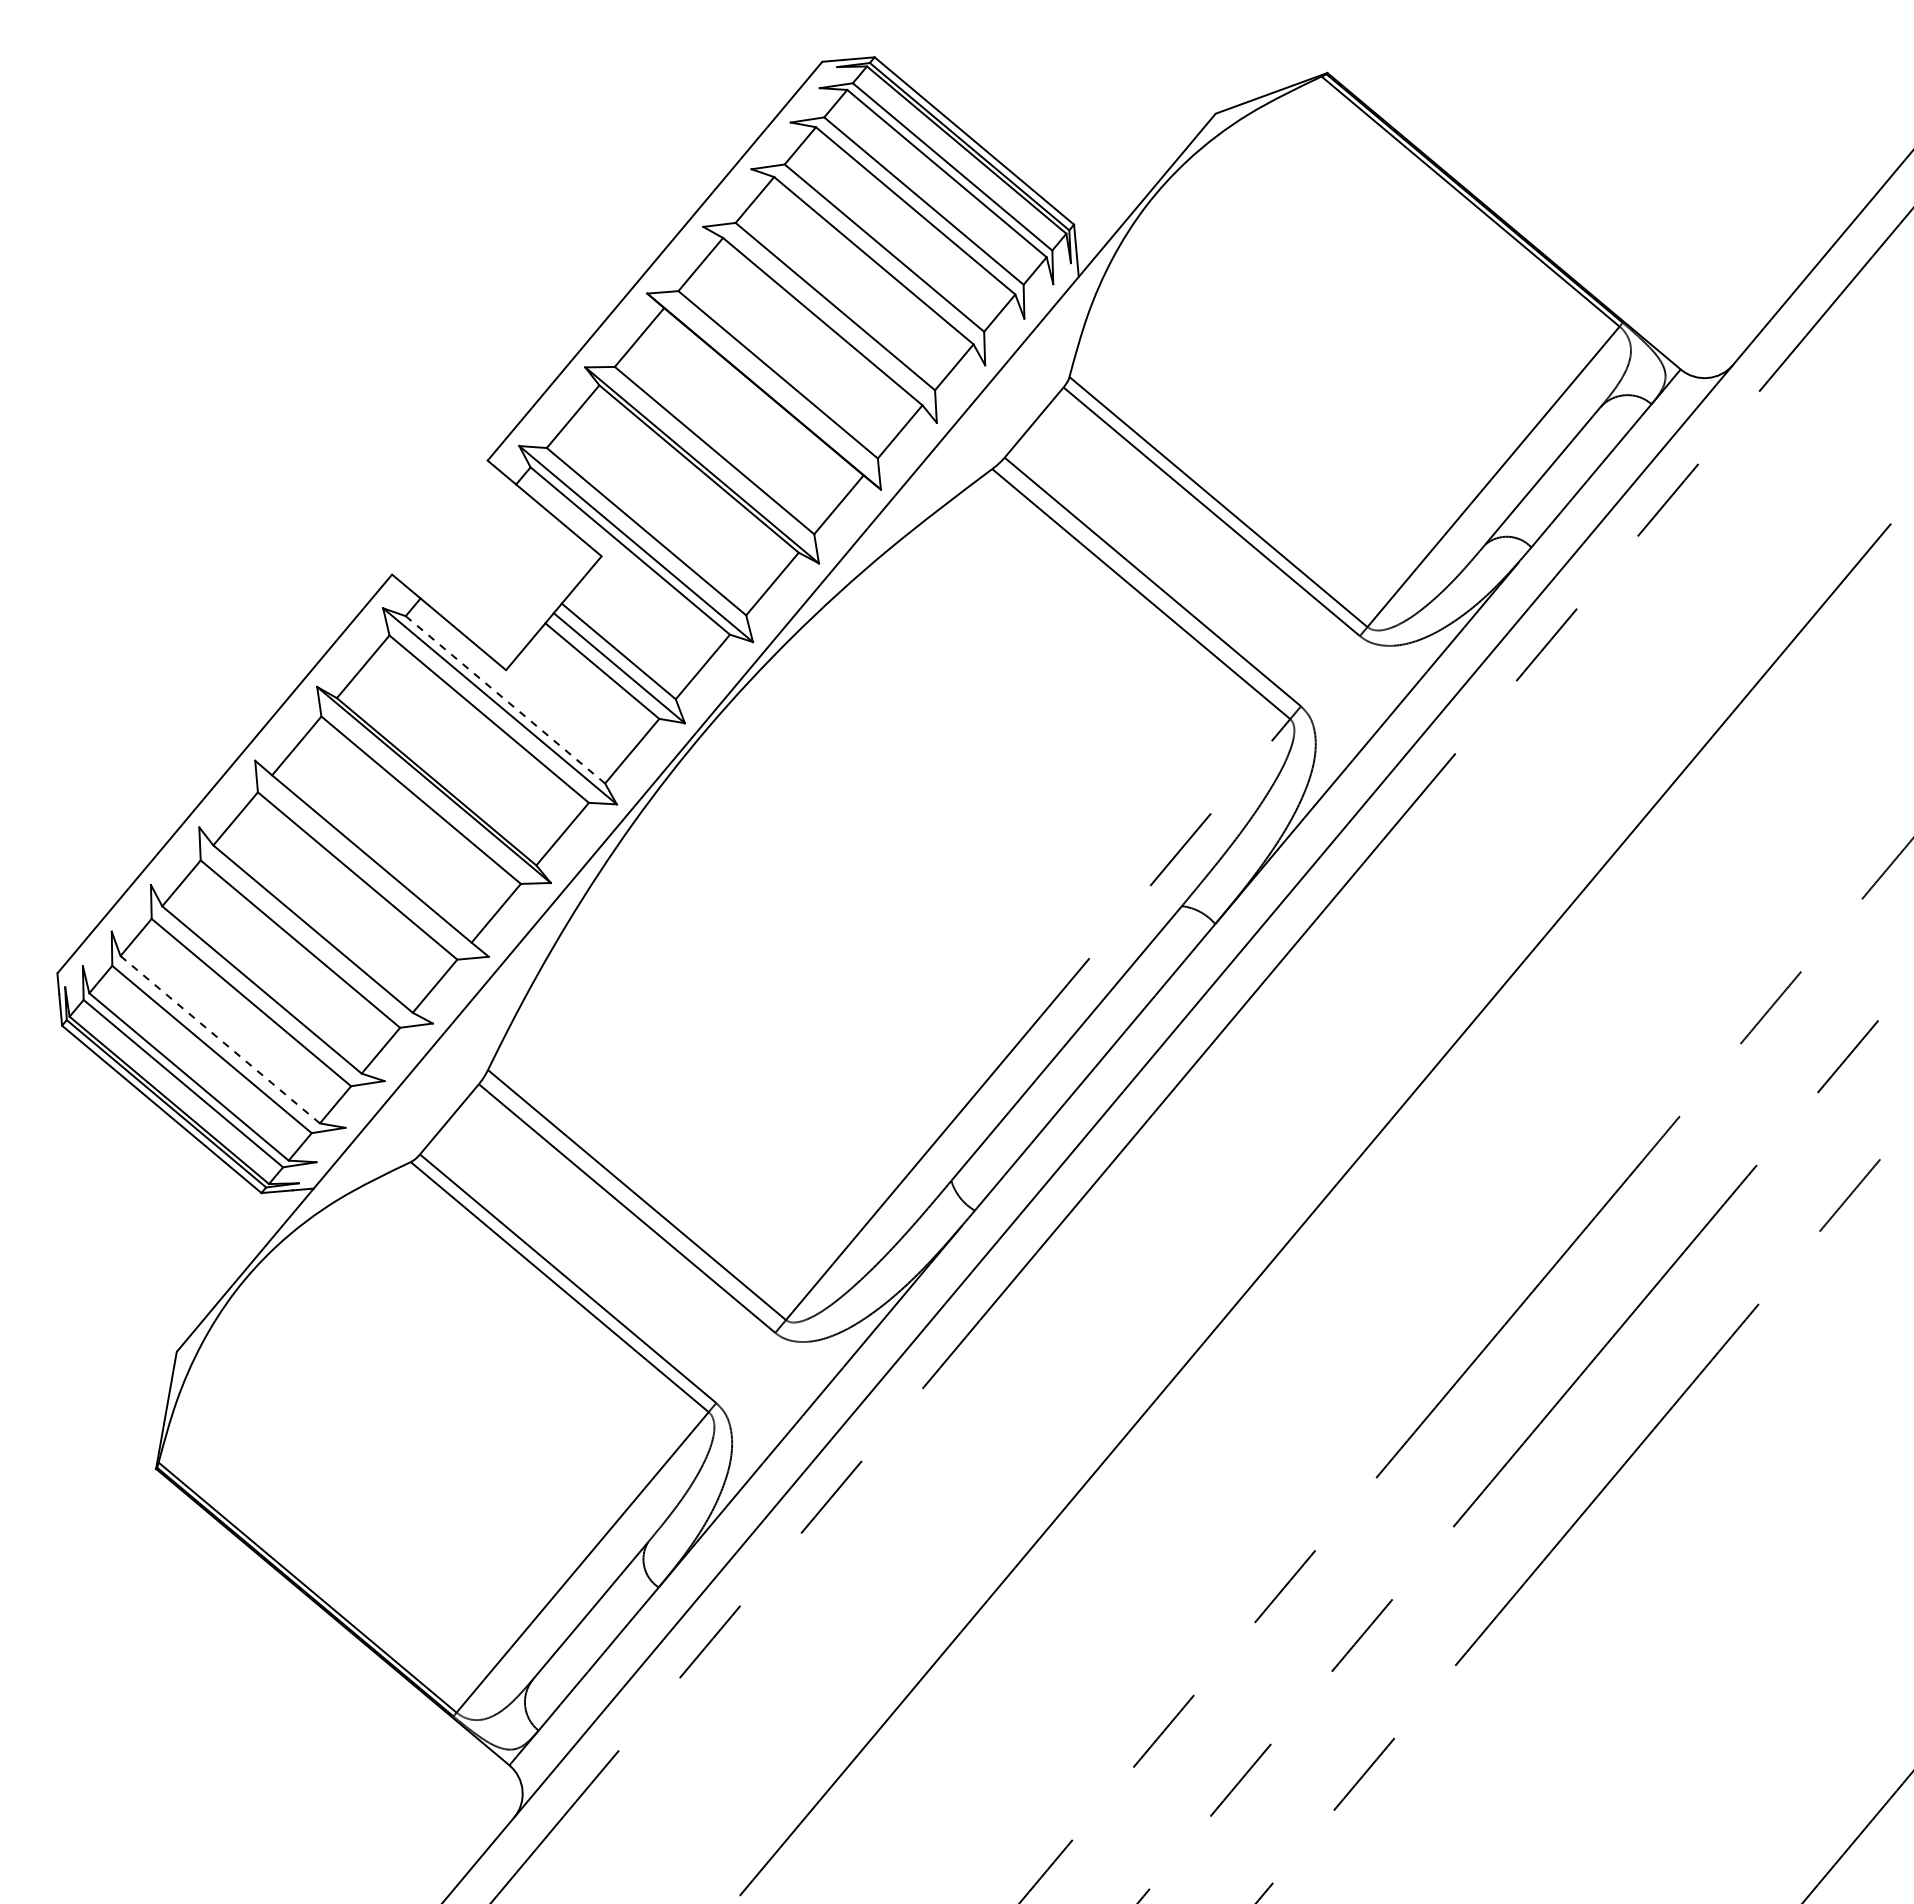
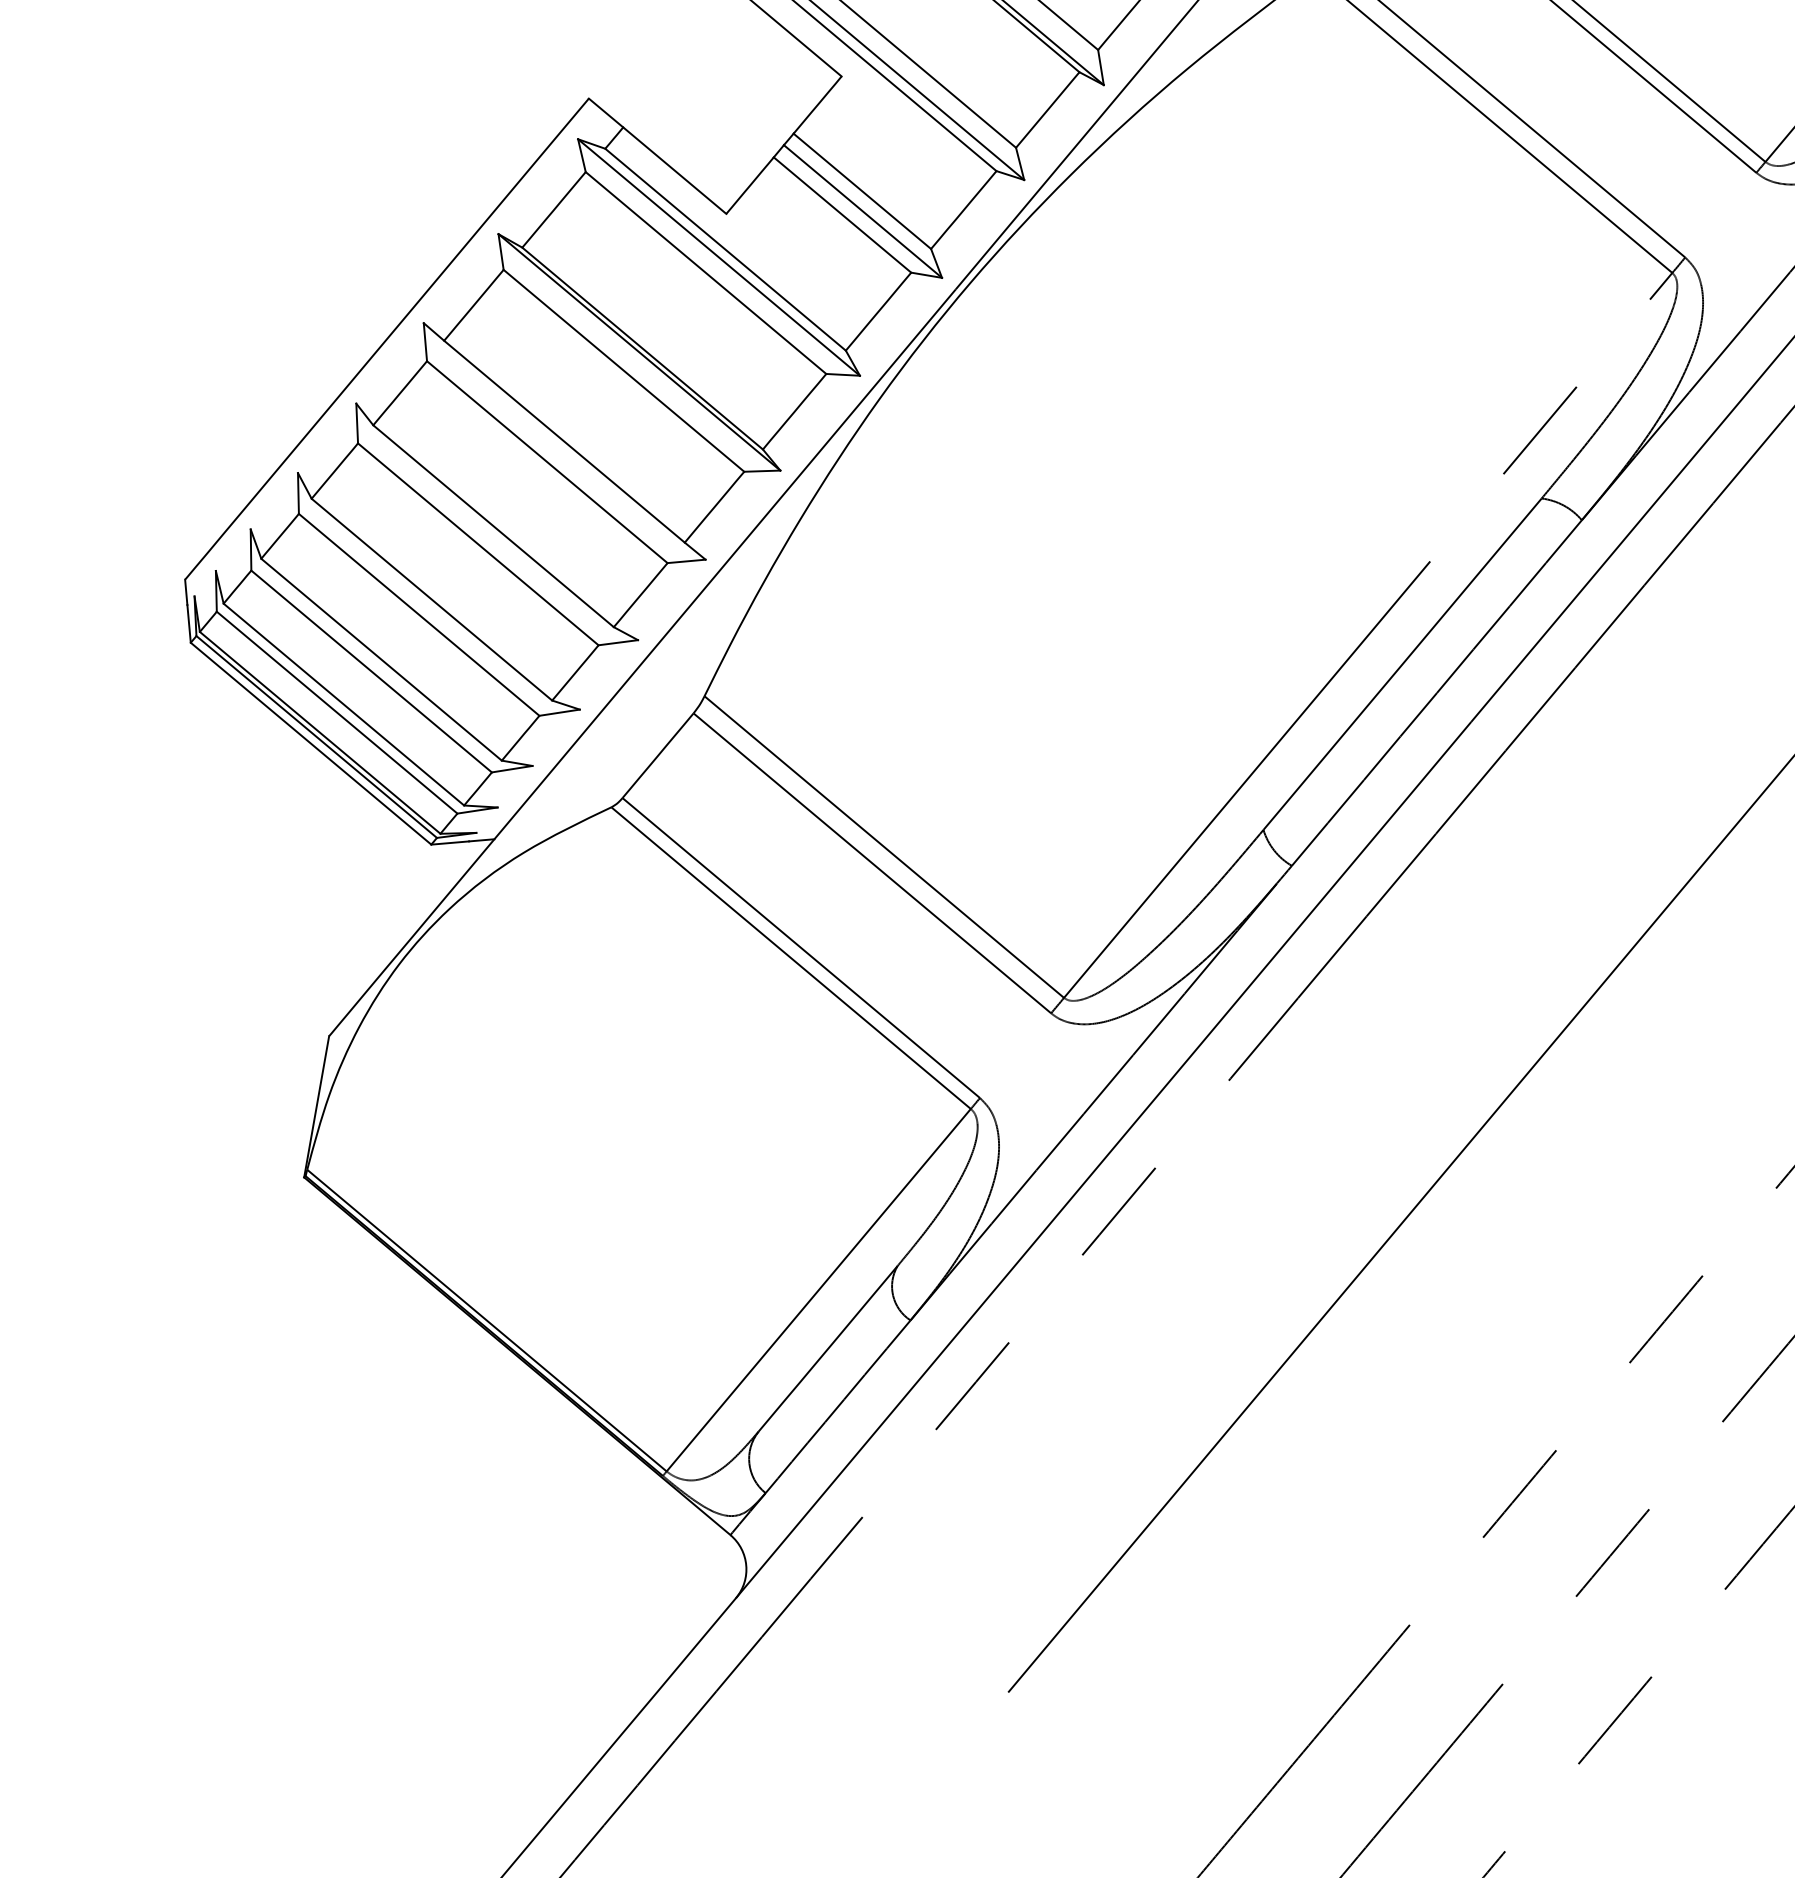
line: (505, 699) -> (725, 249), dashed -> solid
line: (219, 1039) -> (380, 659), dashed -> solid

